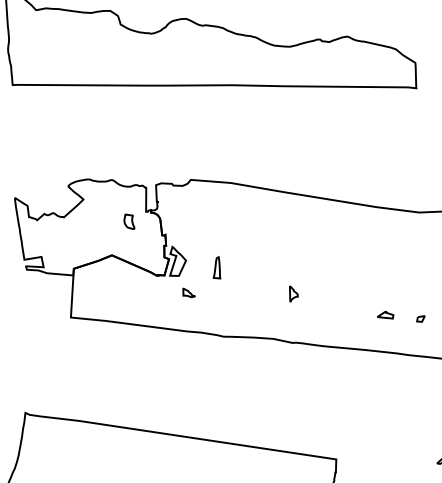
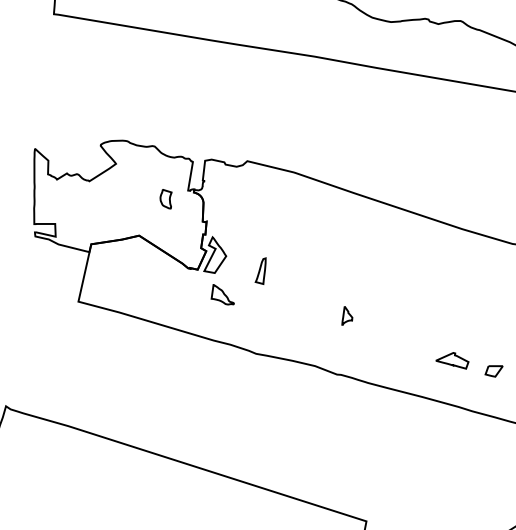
part: (188, 292) -> (222, 294), size x1.67
part: (385, 314) -> (452, 358), size x1.67
part: (420, 318) -> (493, 370), size x1.67

